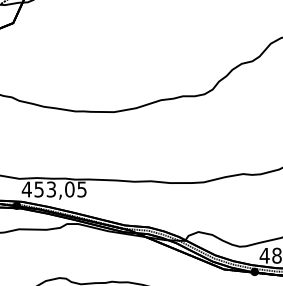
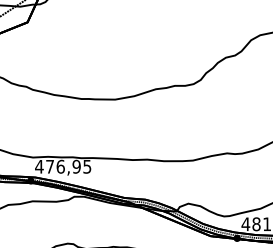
text: (54, 189) -> (63, 166), 453,05 -> 476,95

